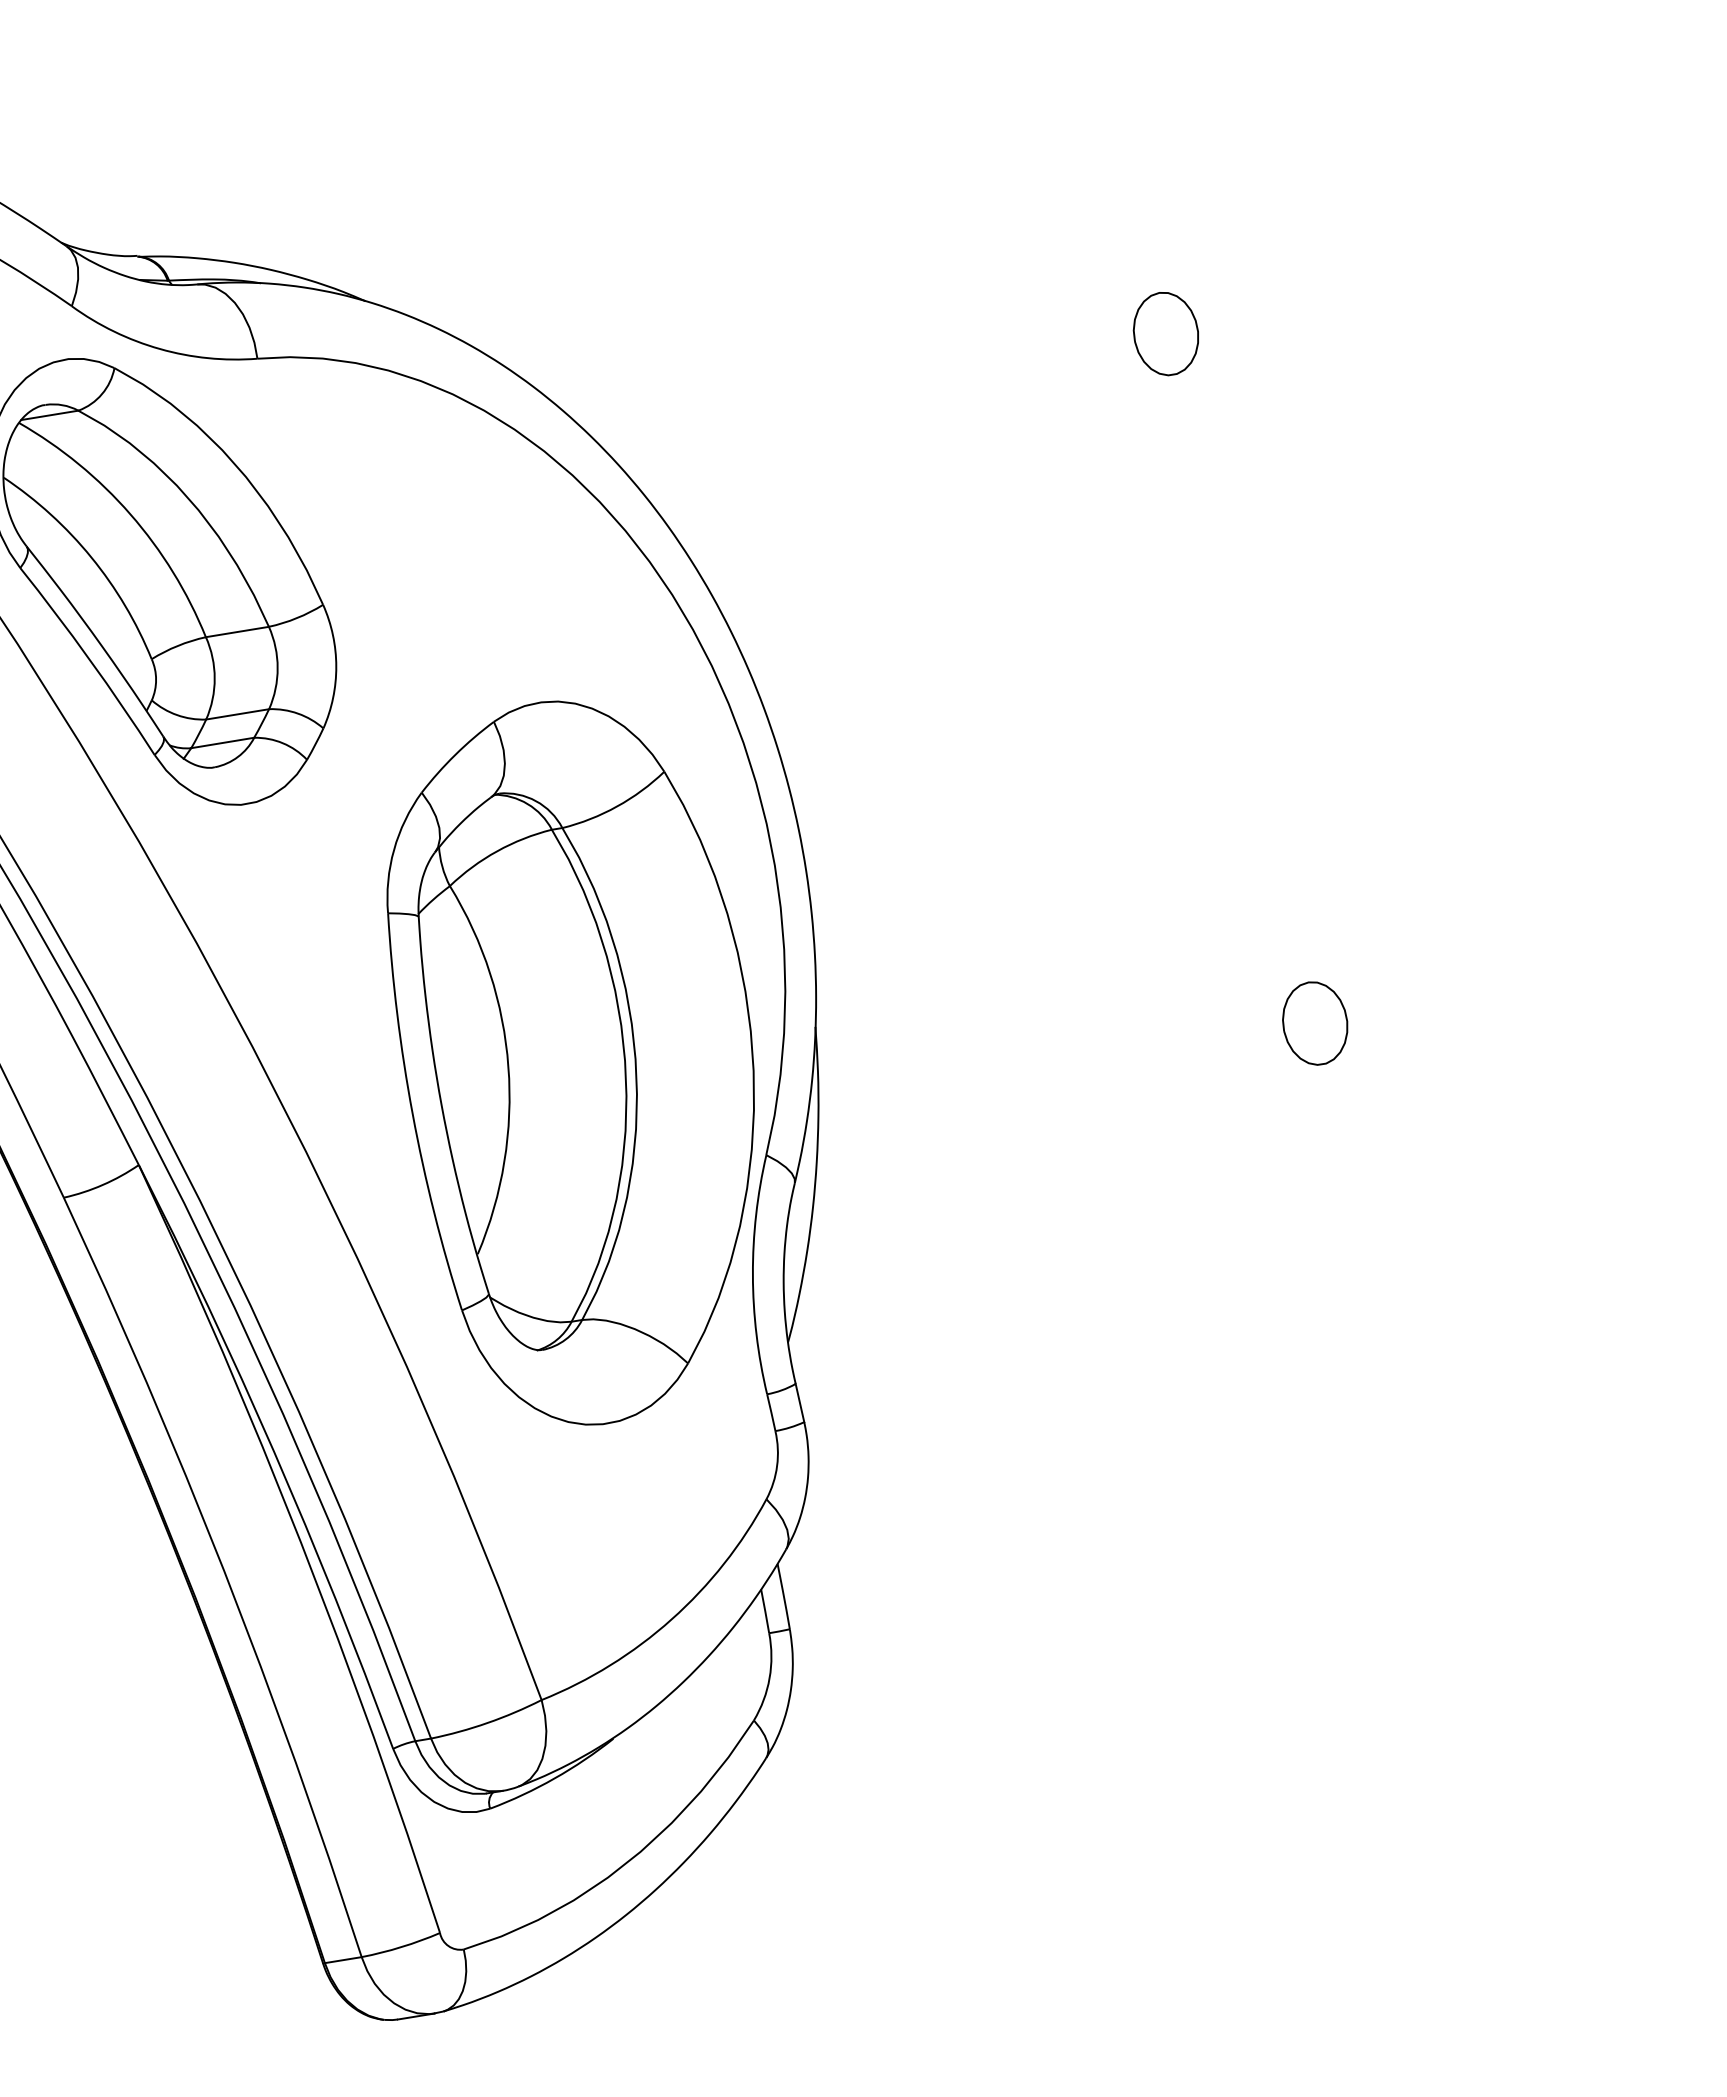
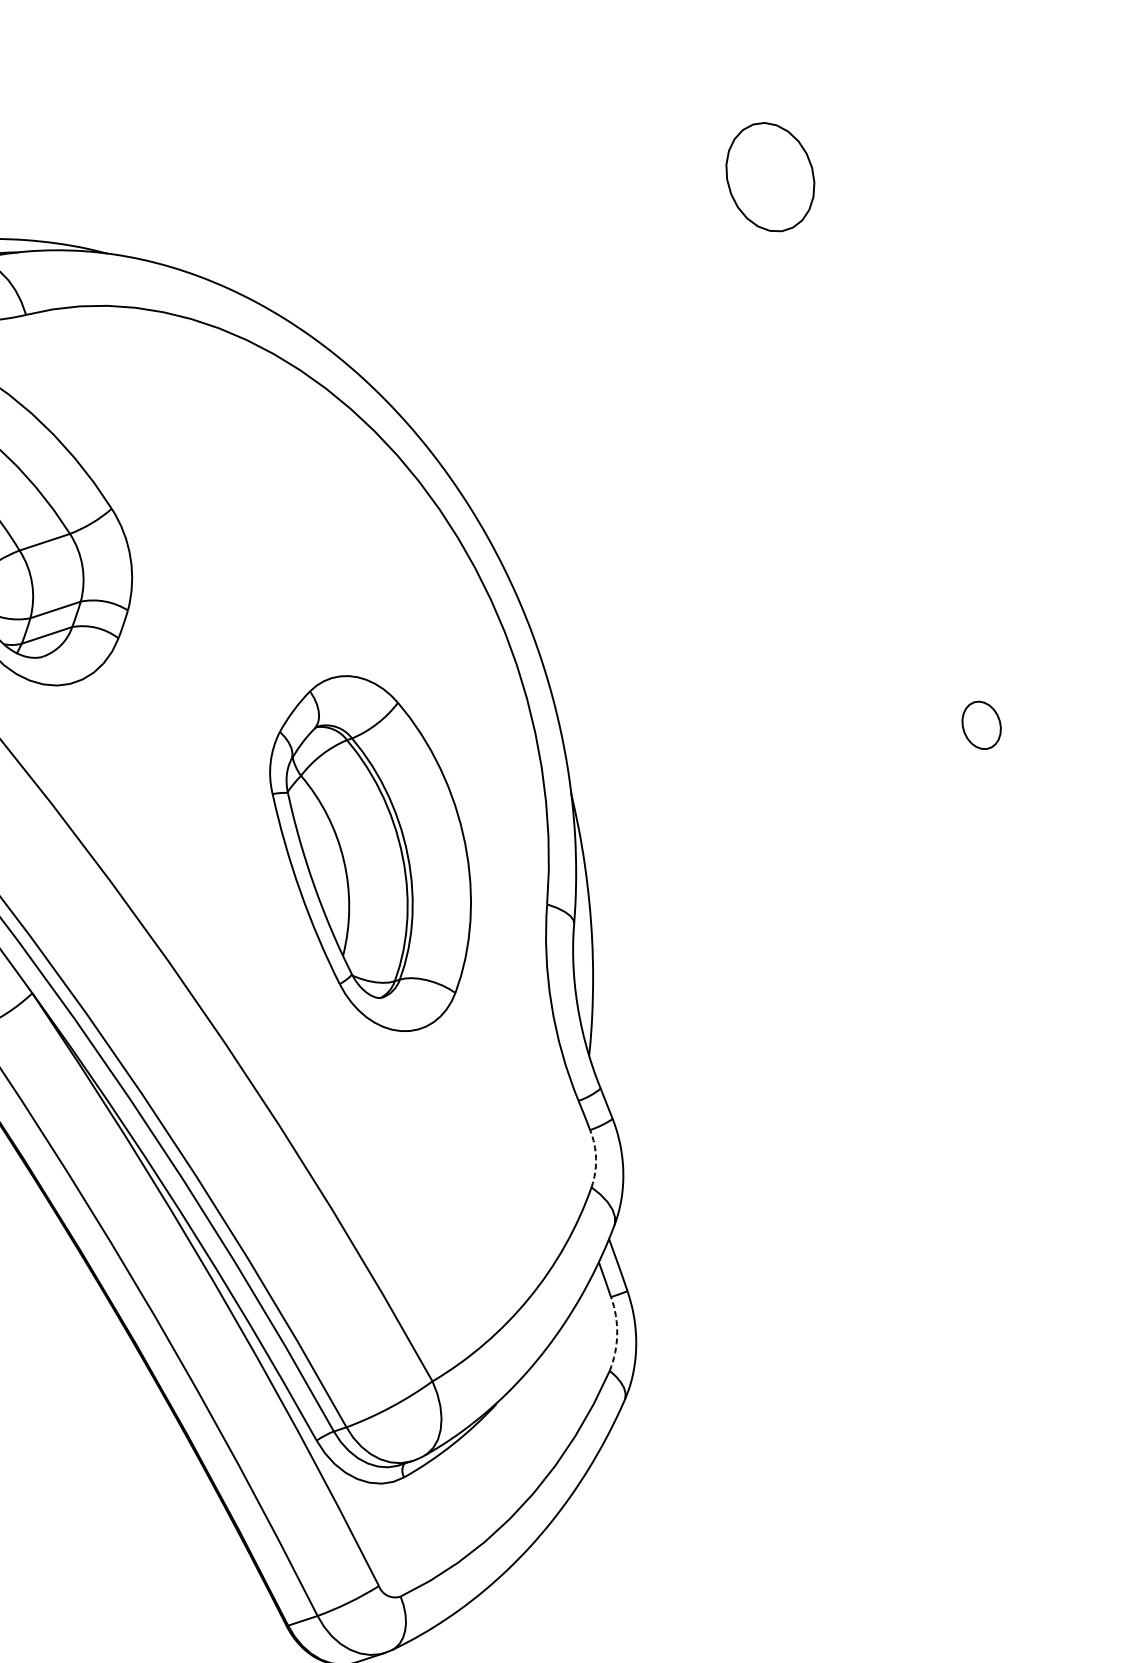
part: (1165, 334) -> (769, 178), size x1.6
part: (1315, 1023) -> (981, 725), size x0.7
part: (570, 1062) -> (374, 853), size x0.6
arc: (777, 1466) -> (596, 1158), solid -> dashed
arc: (769, 1678) -> (617, 1334), solid -> dashed

